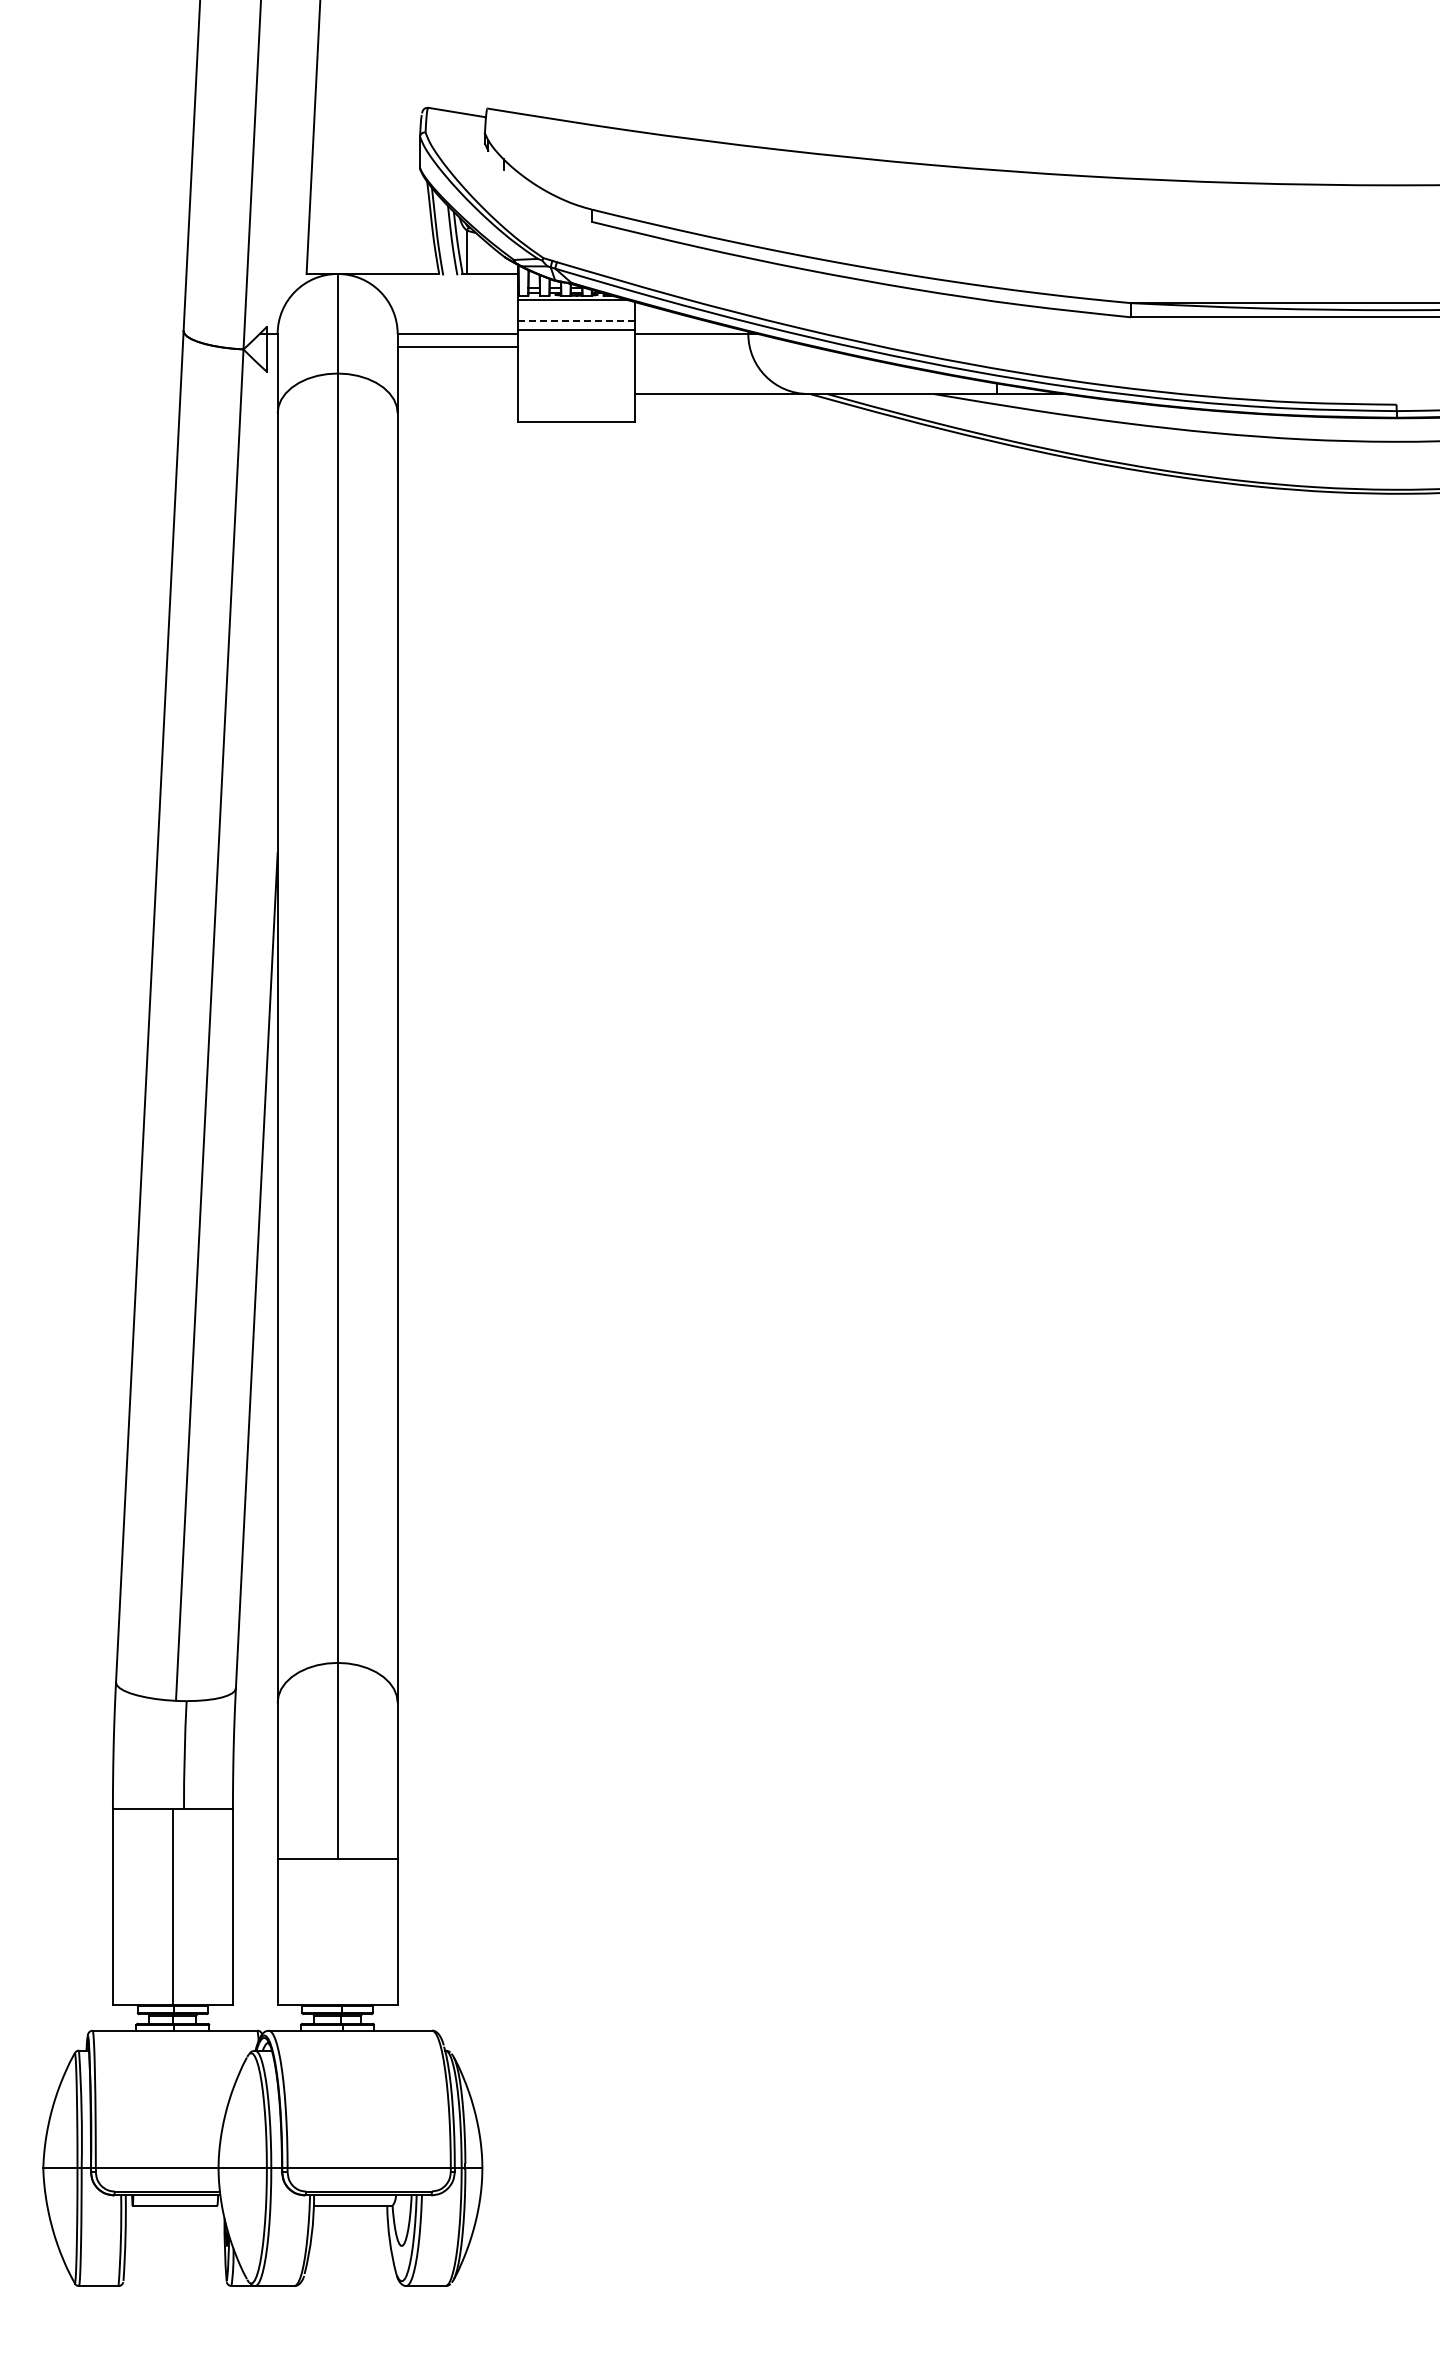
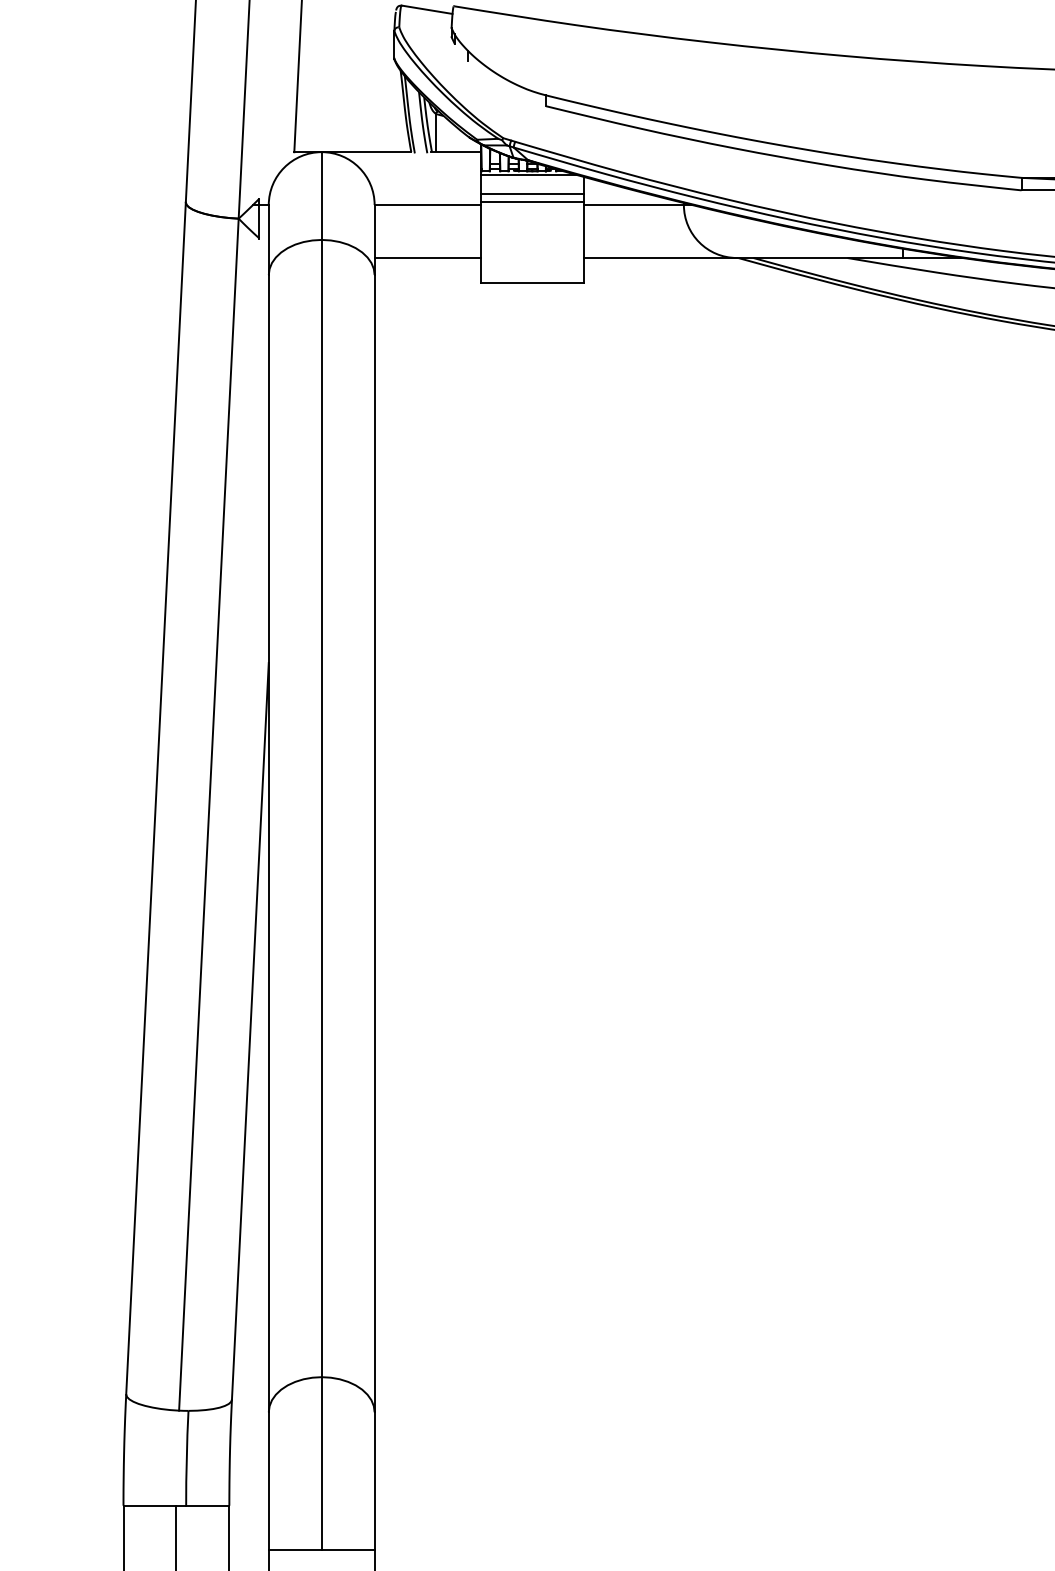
line: (576, 321) -> (532, 194), dashed -> solid
line: (457, 347) -> (427, 258), moved

